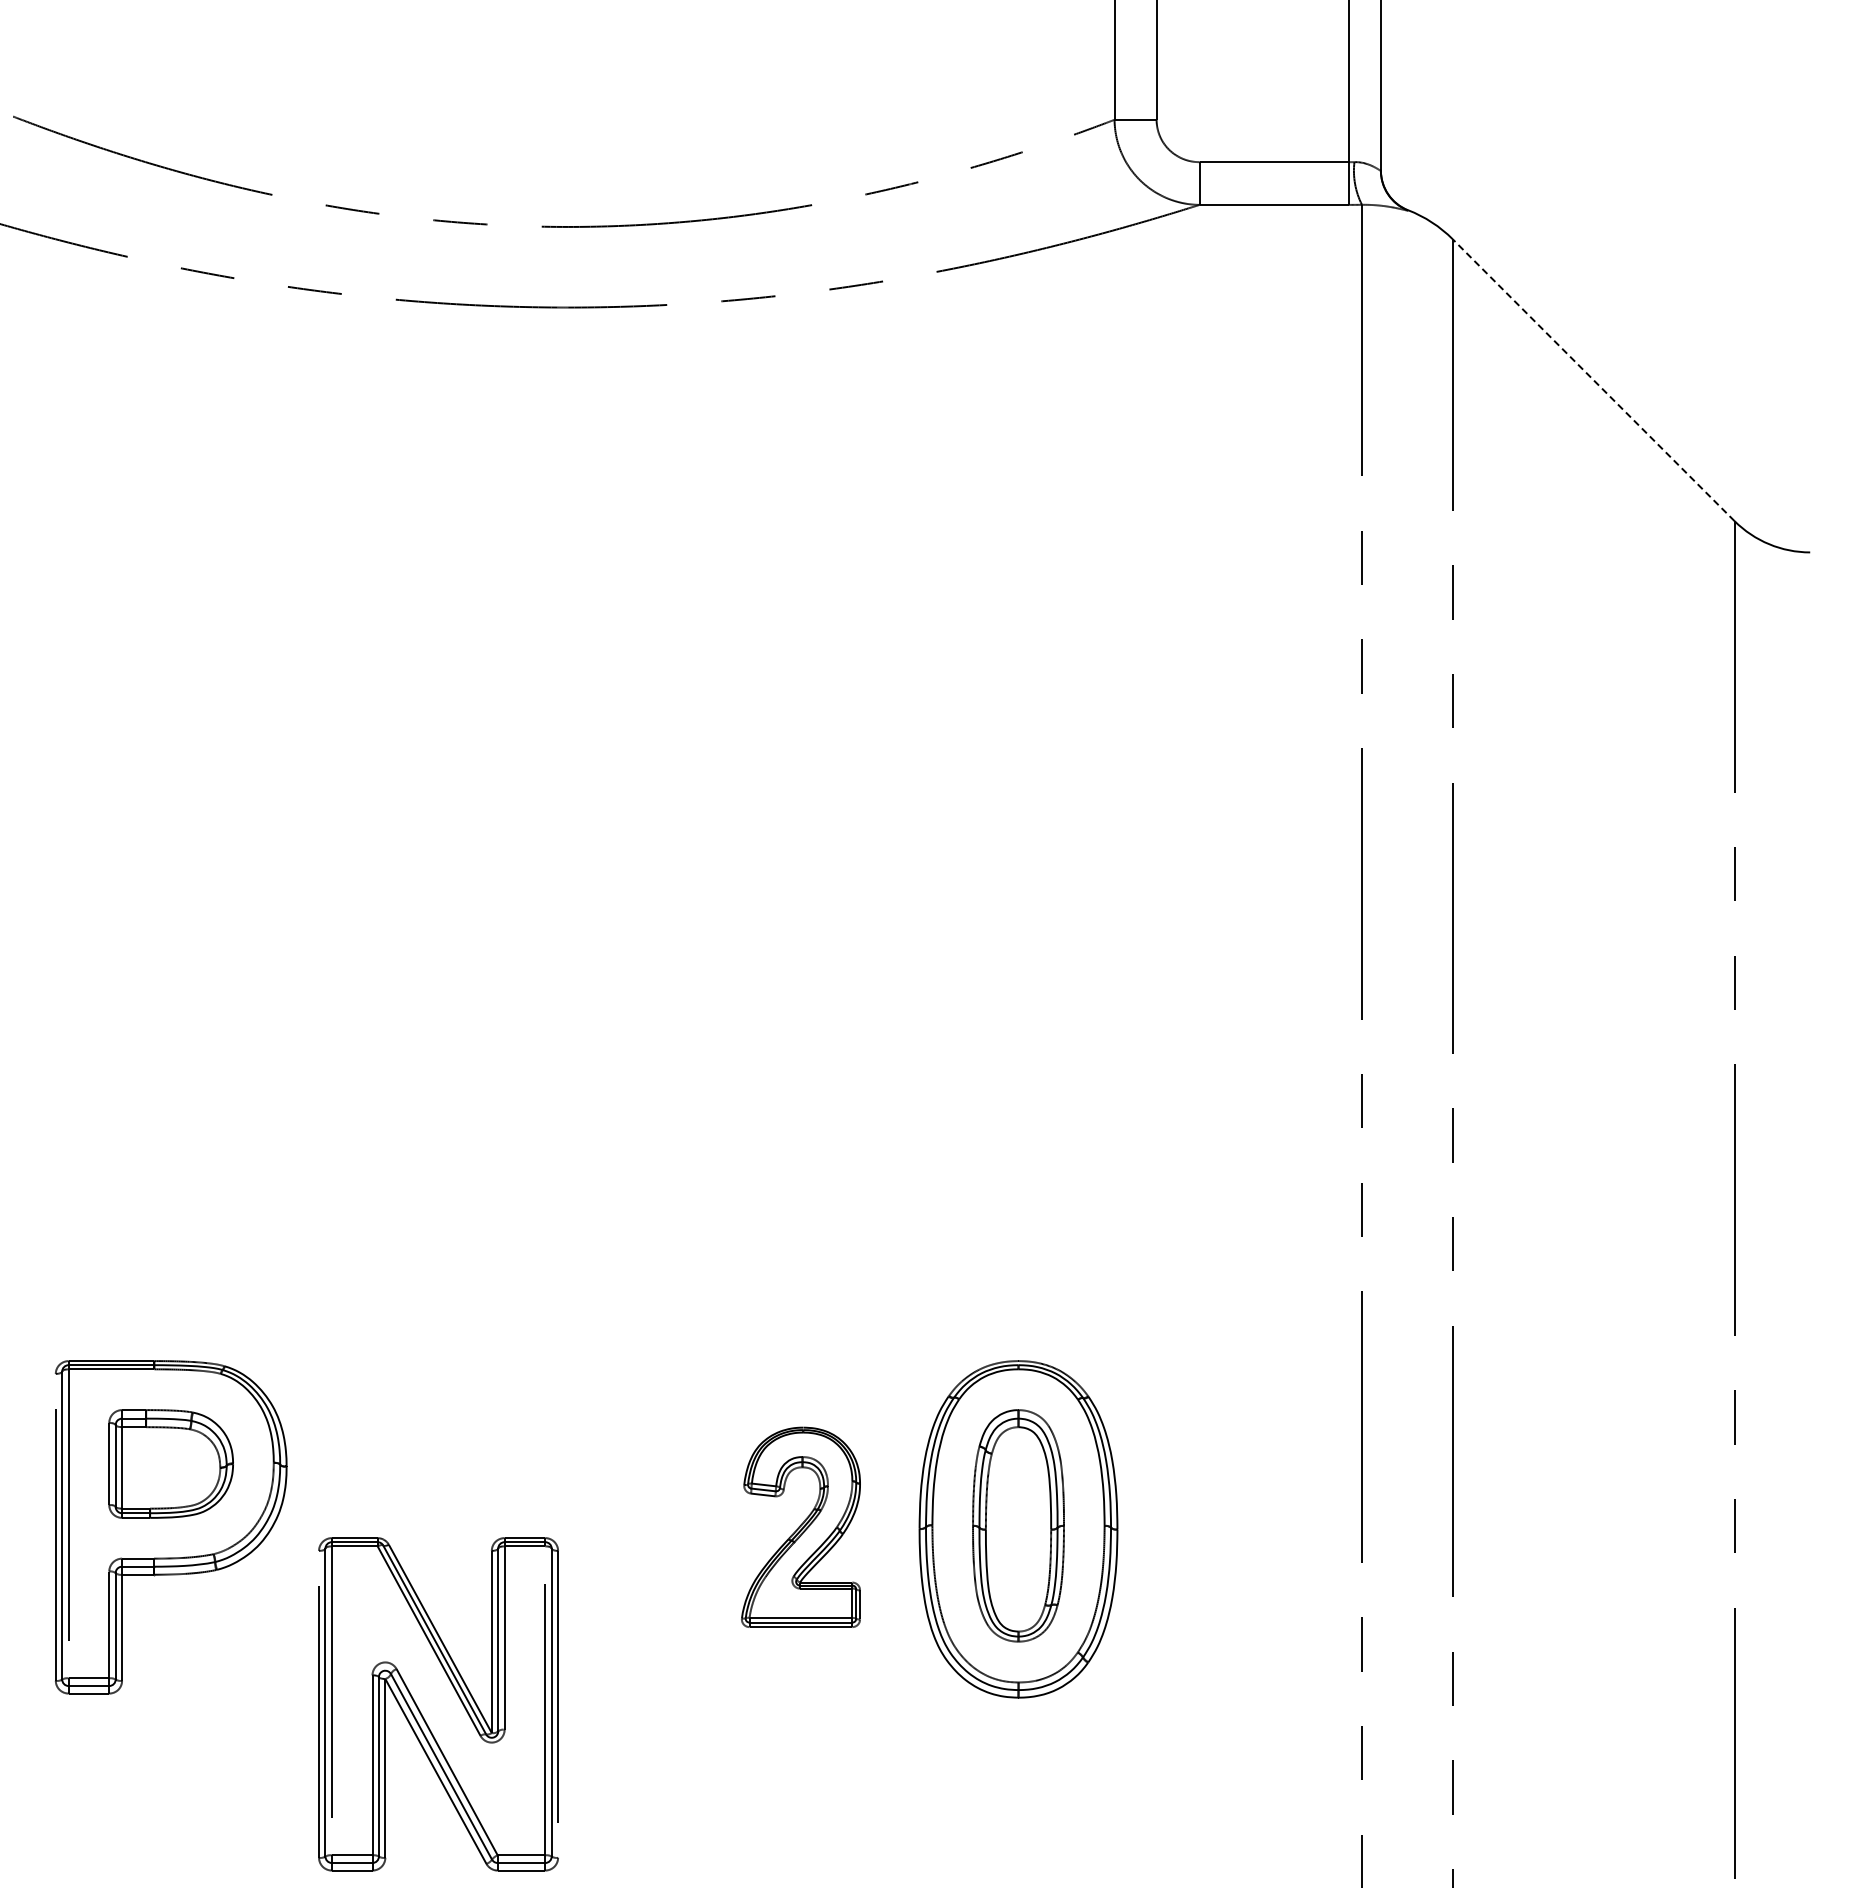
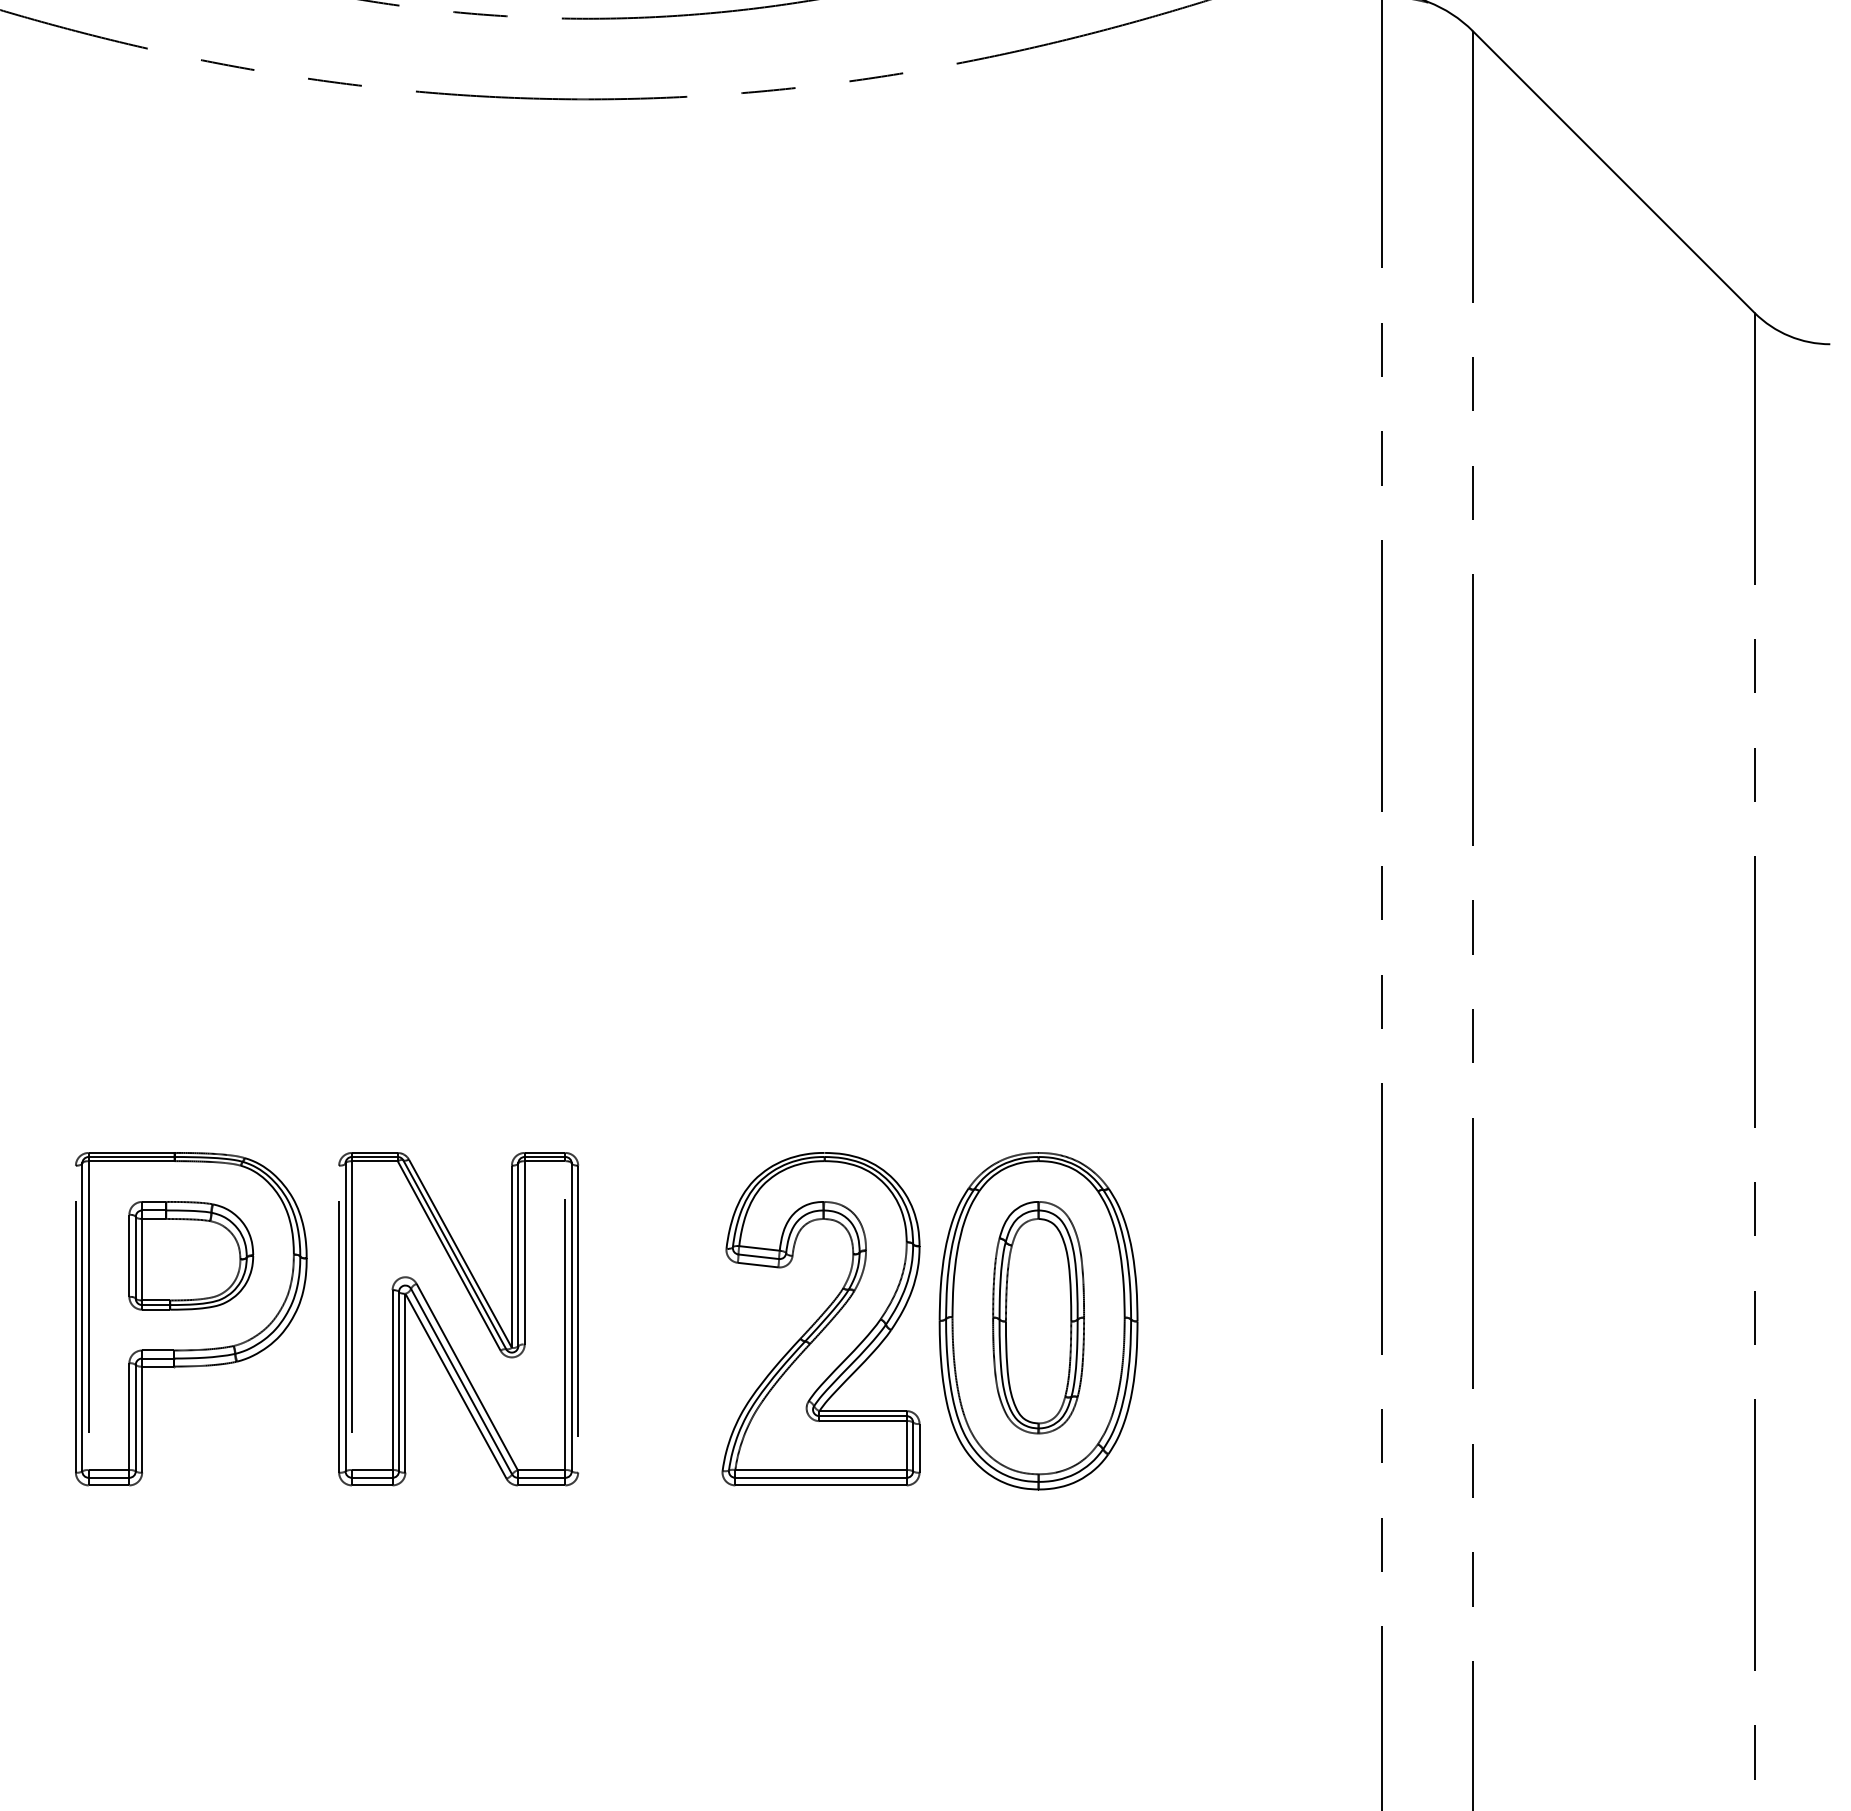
line: (1593, 379) -> (1613, 171), dashed -> solid
part: (800, 1527) -> (820, 1319), size x1.67
part: (438, 1704) -> (458, 1319), moved

